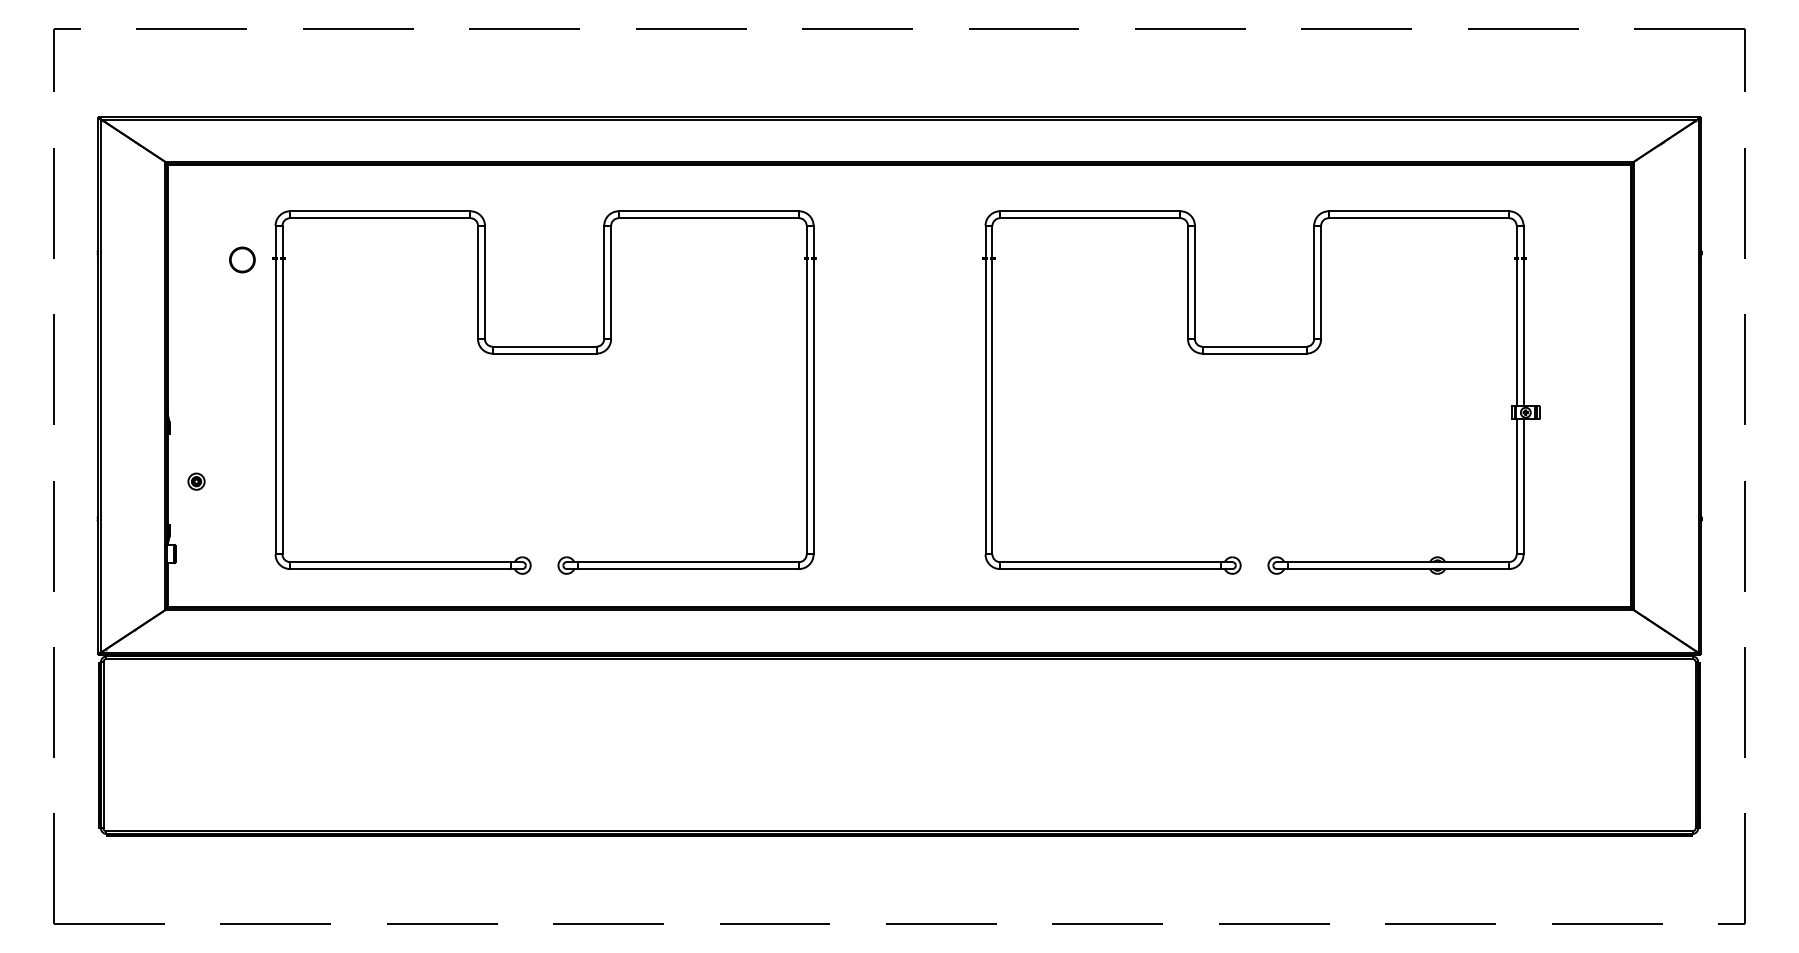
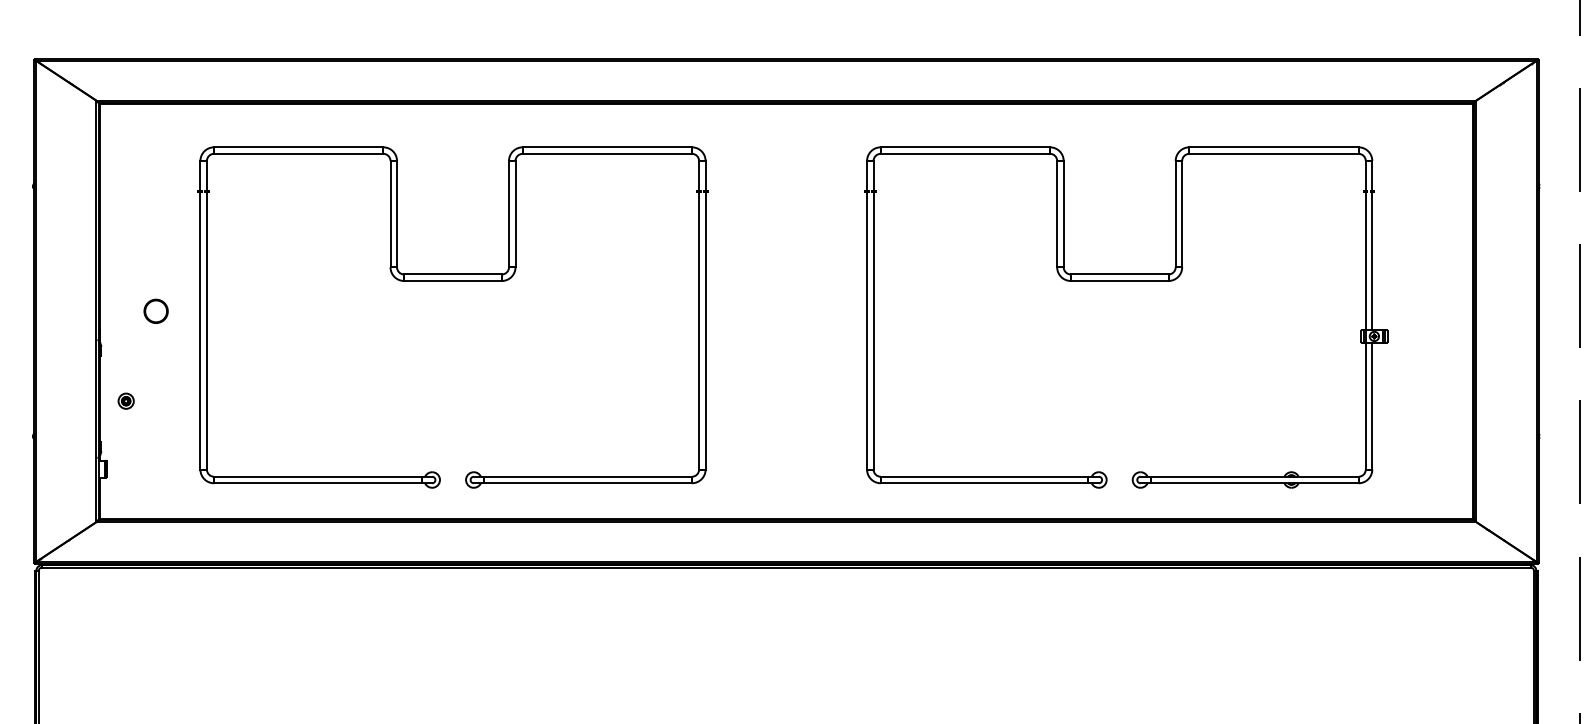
part: (242, 259) -> (156, 310), moved

